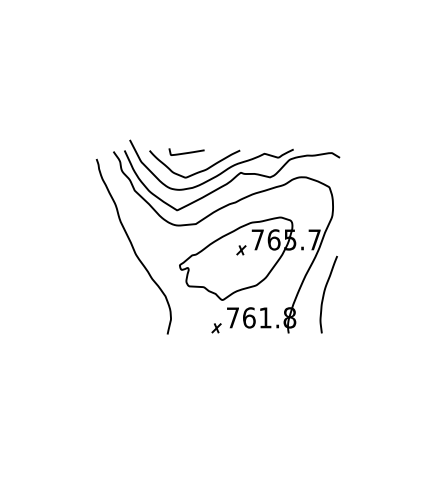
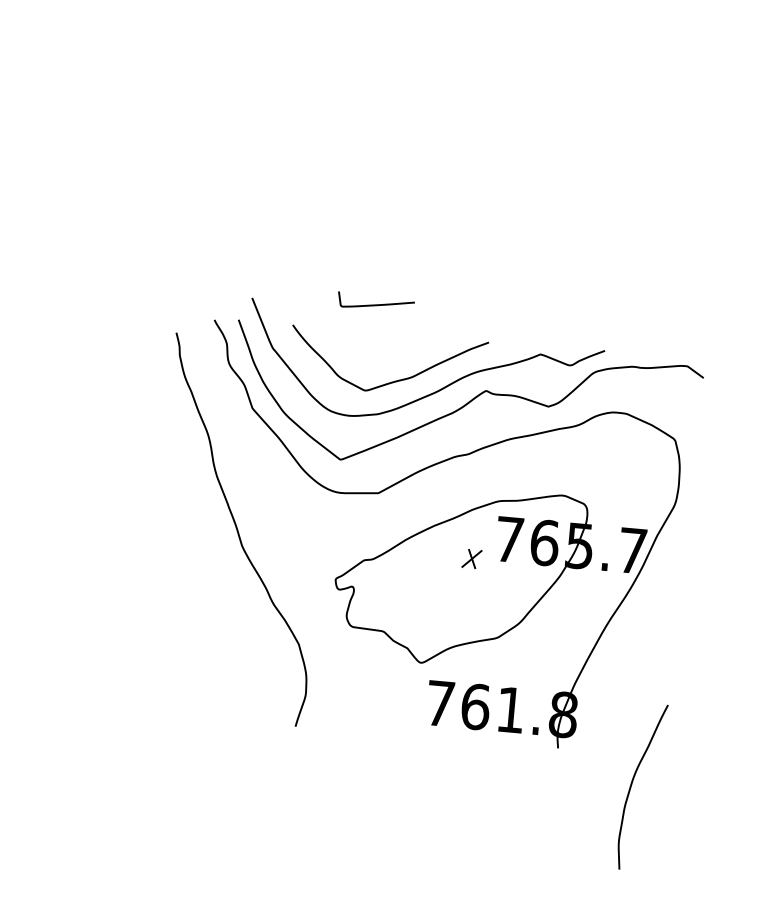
curve: (186, 152) -> (375, 303), moved
curve: (324, 294) -> (632, 785), moved
part: (216, 328) -> (402, 723), removed

